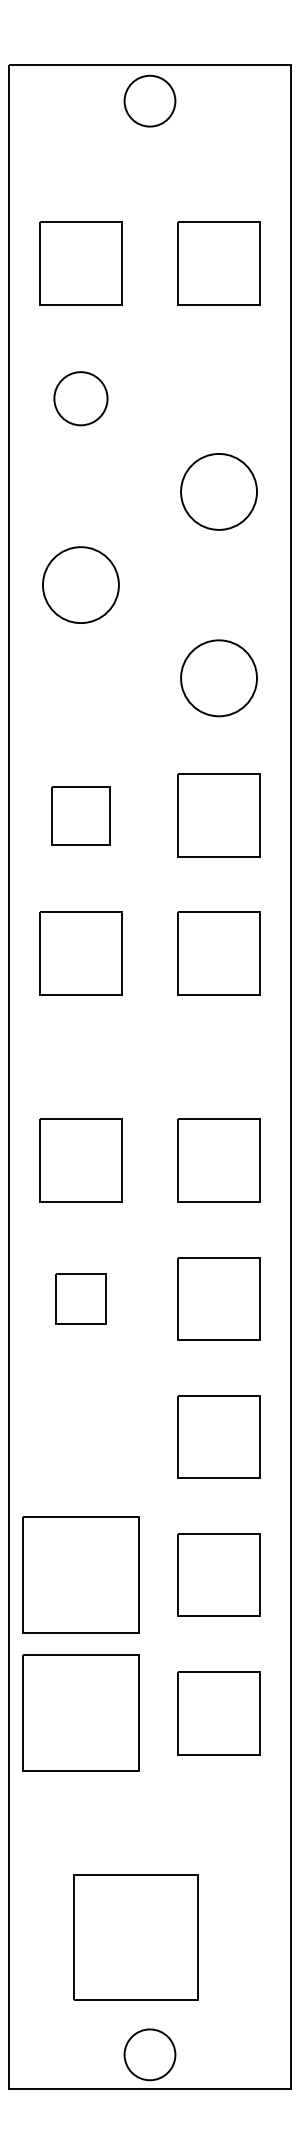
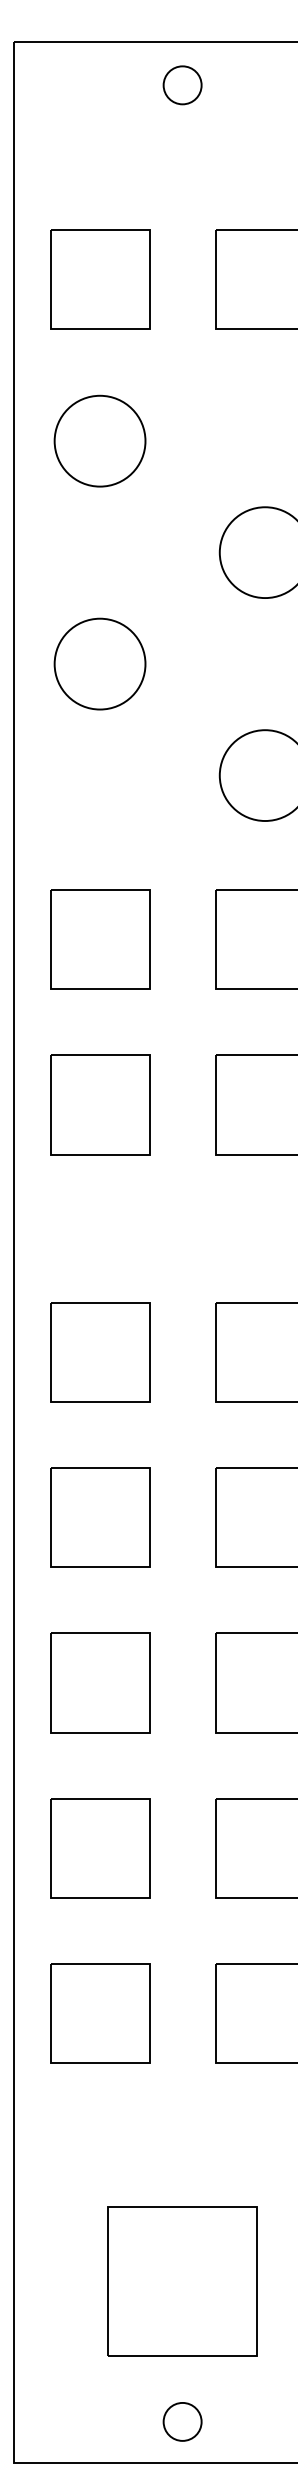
circle: (149, 101) -> (182, 85), size x0.62
circle: (80, 398) -> (99, 440), size x1.43
part: (80, 815) -> (99, 939), size x1.43
part: (80, 1298) -> (99, 1517), size x1.67
part: (80, 1436) -> (99, 1682), added
part: (80, 1574) -> (99, 1847), size x0.71
part: (80, 1713) -> (99, 2013), size x0.71
part: (135, 1937) -> (182, 2281), moved
circle: (149, 2054) -> (182, 2421), size x0.62

